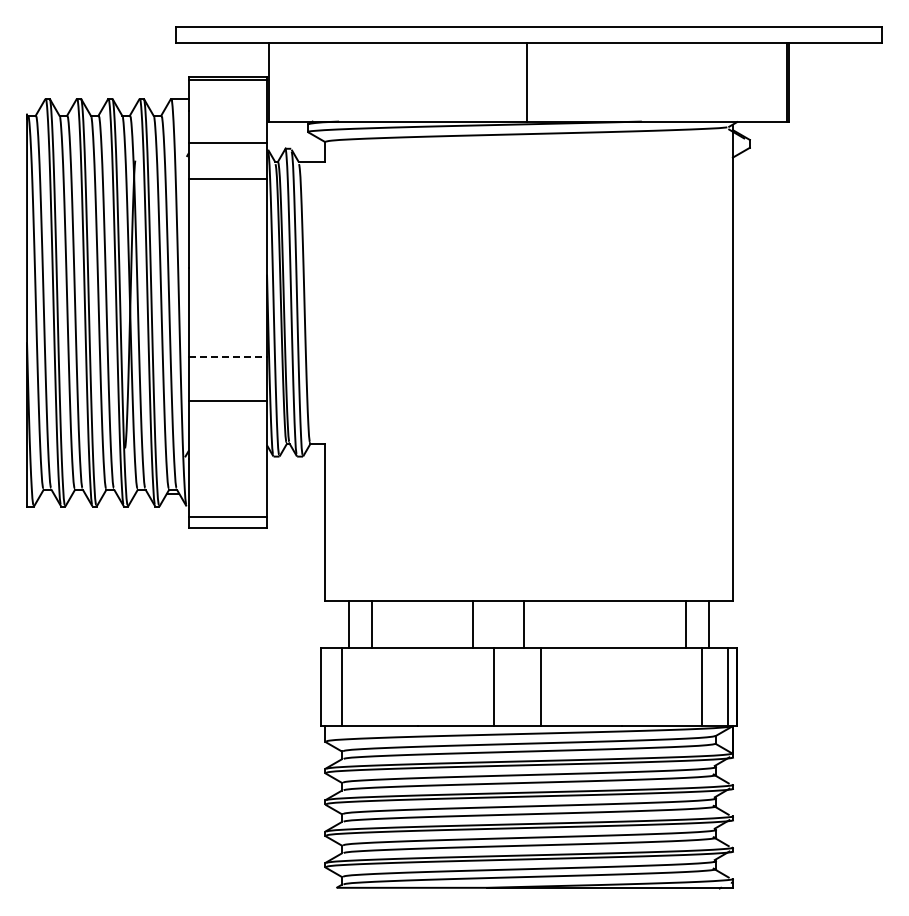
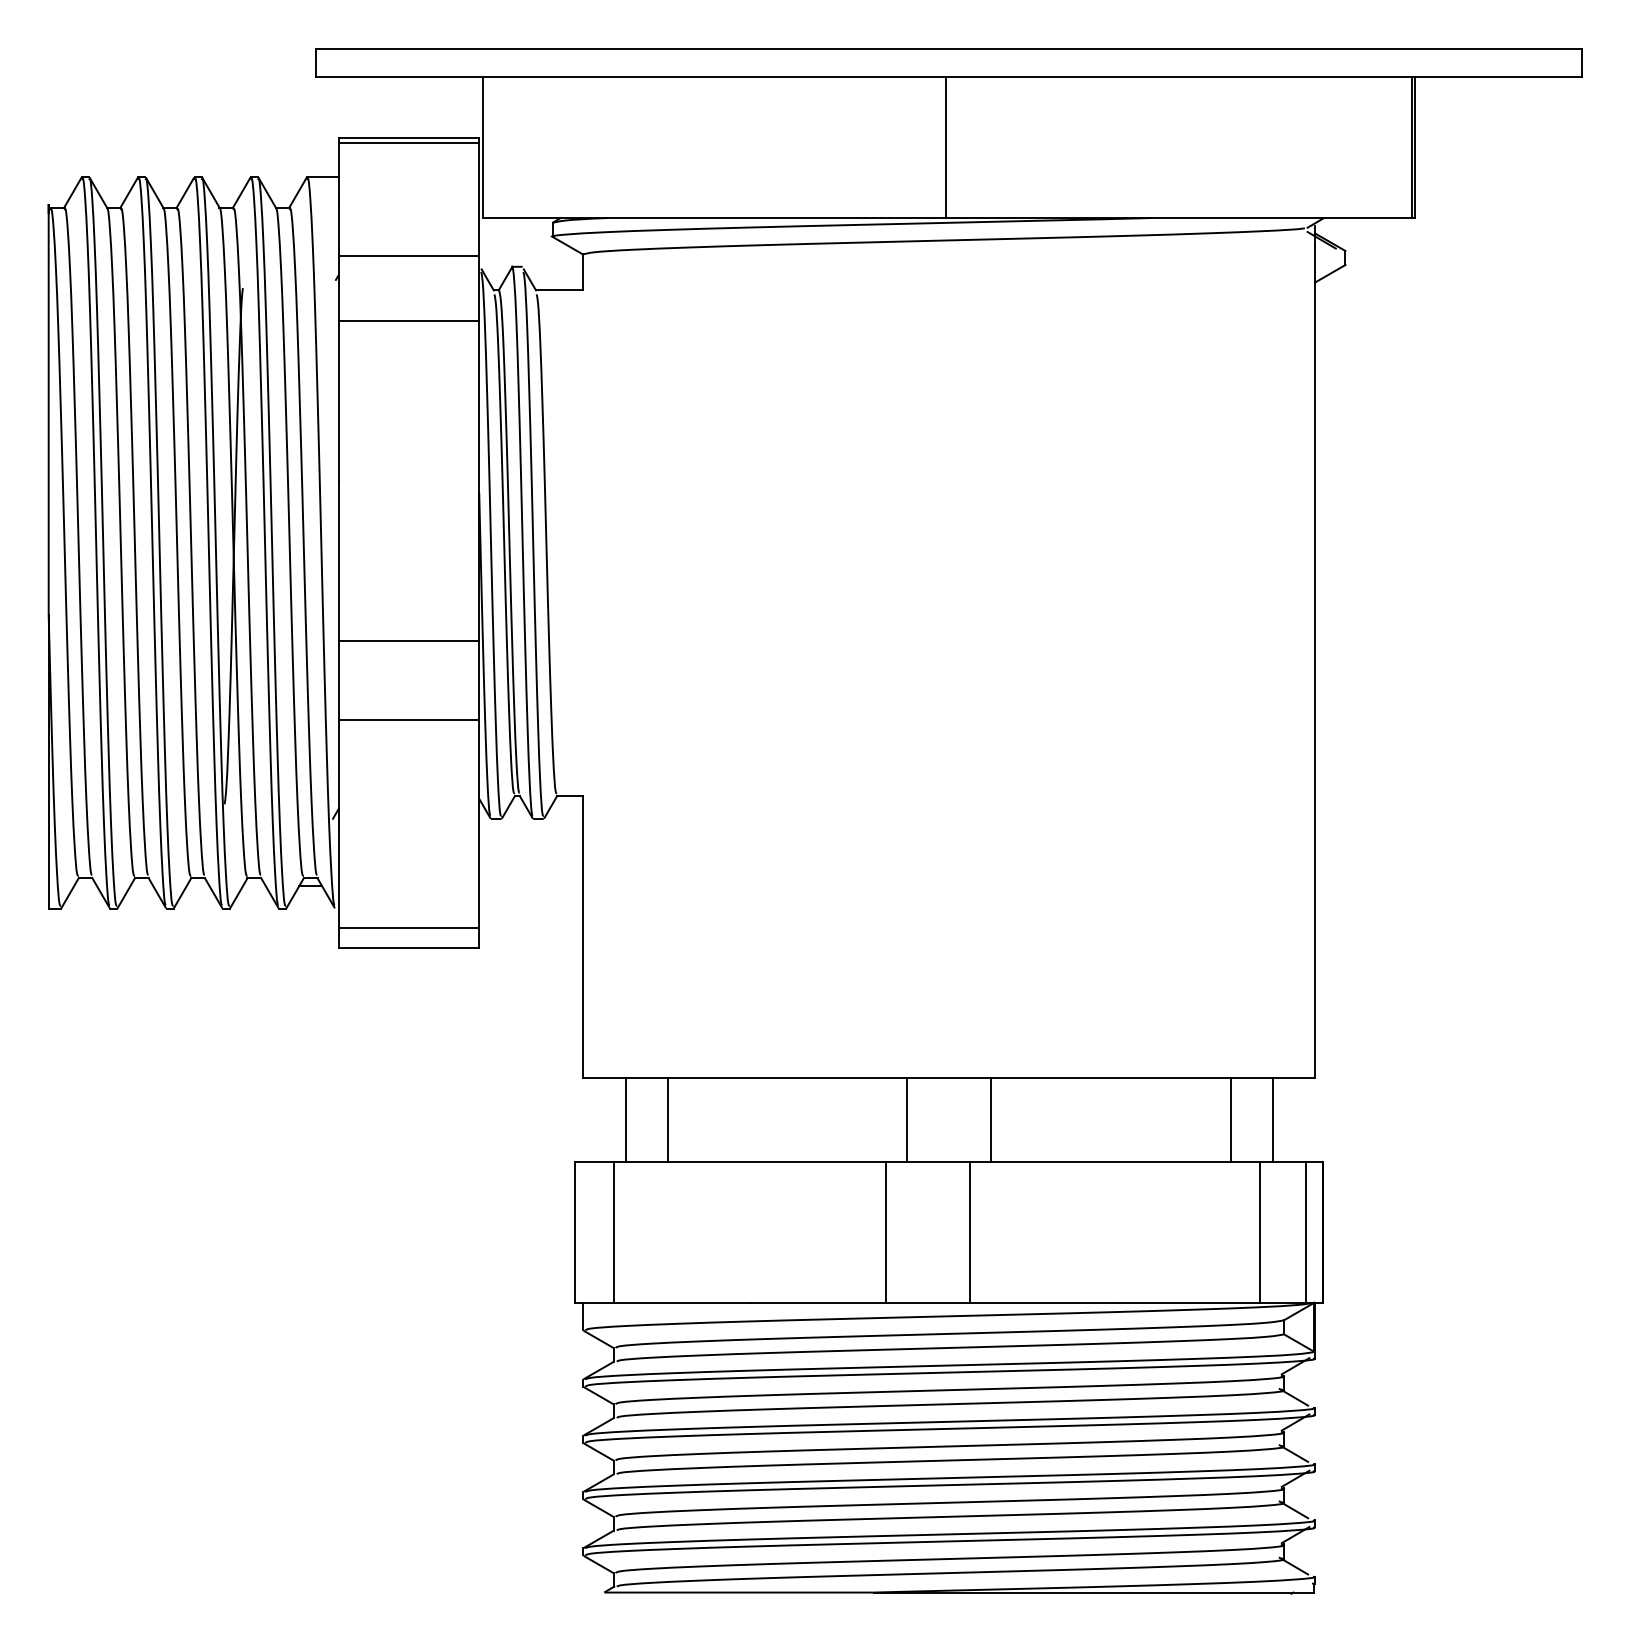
line: (228, 357) -> (410, 641), dashed -> solid
line: (473, 623) -> (906, 1118), moved
line: (523, 623) -> (991, 1118), moved

